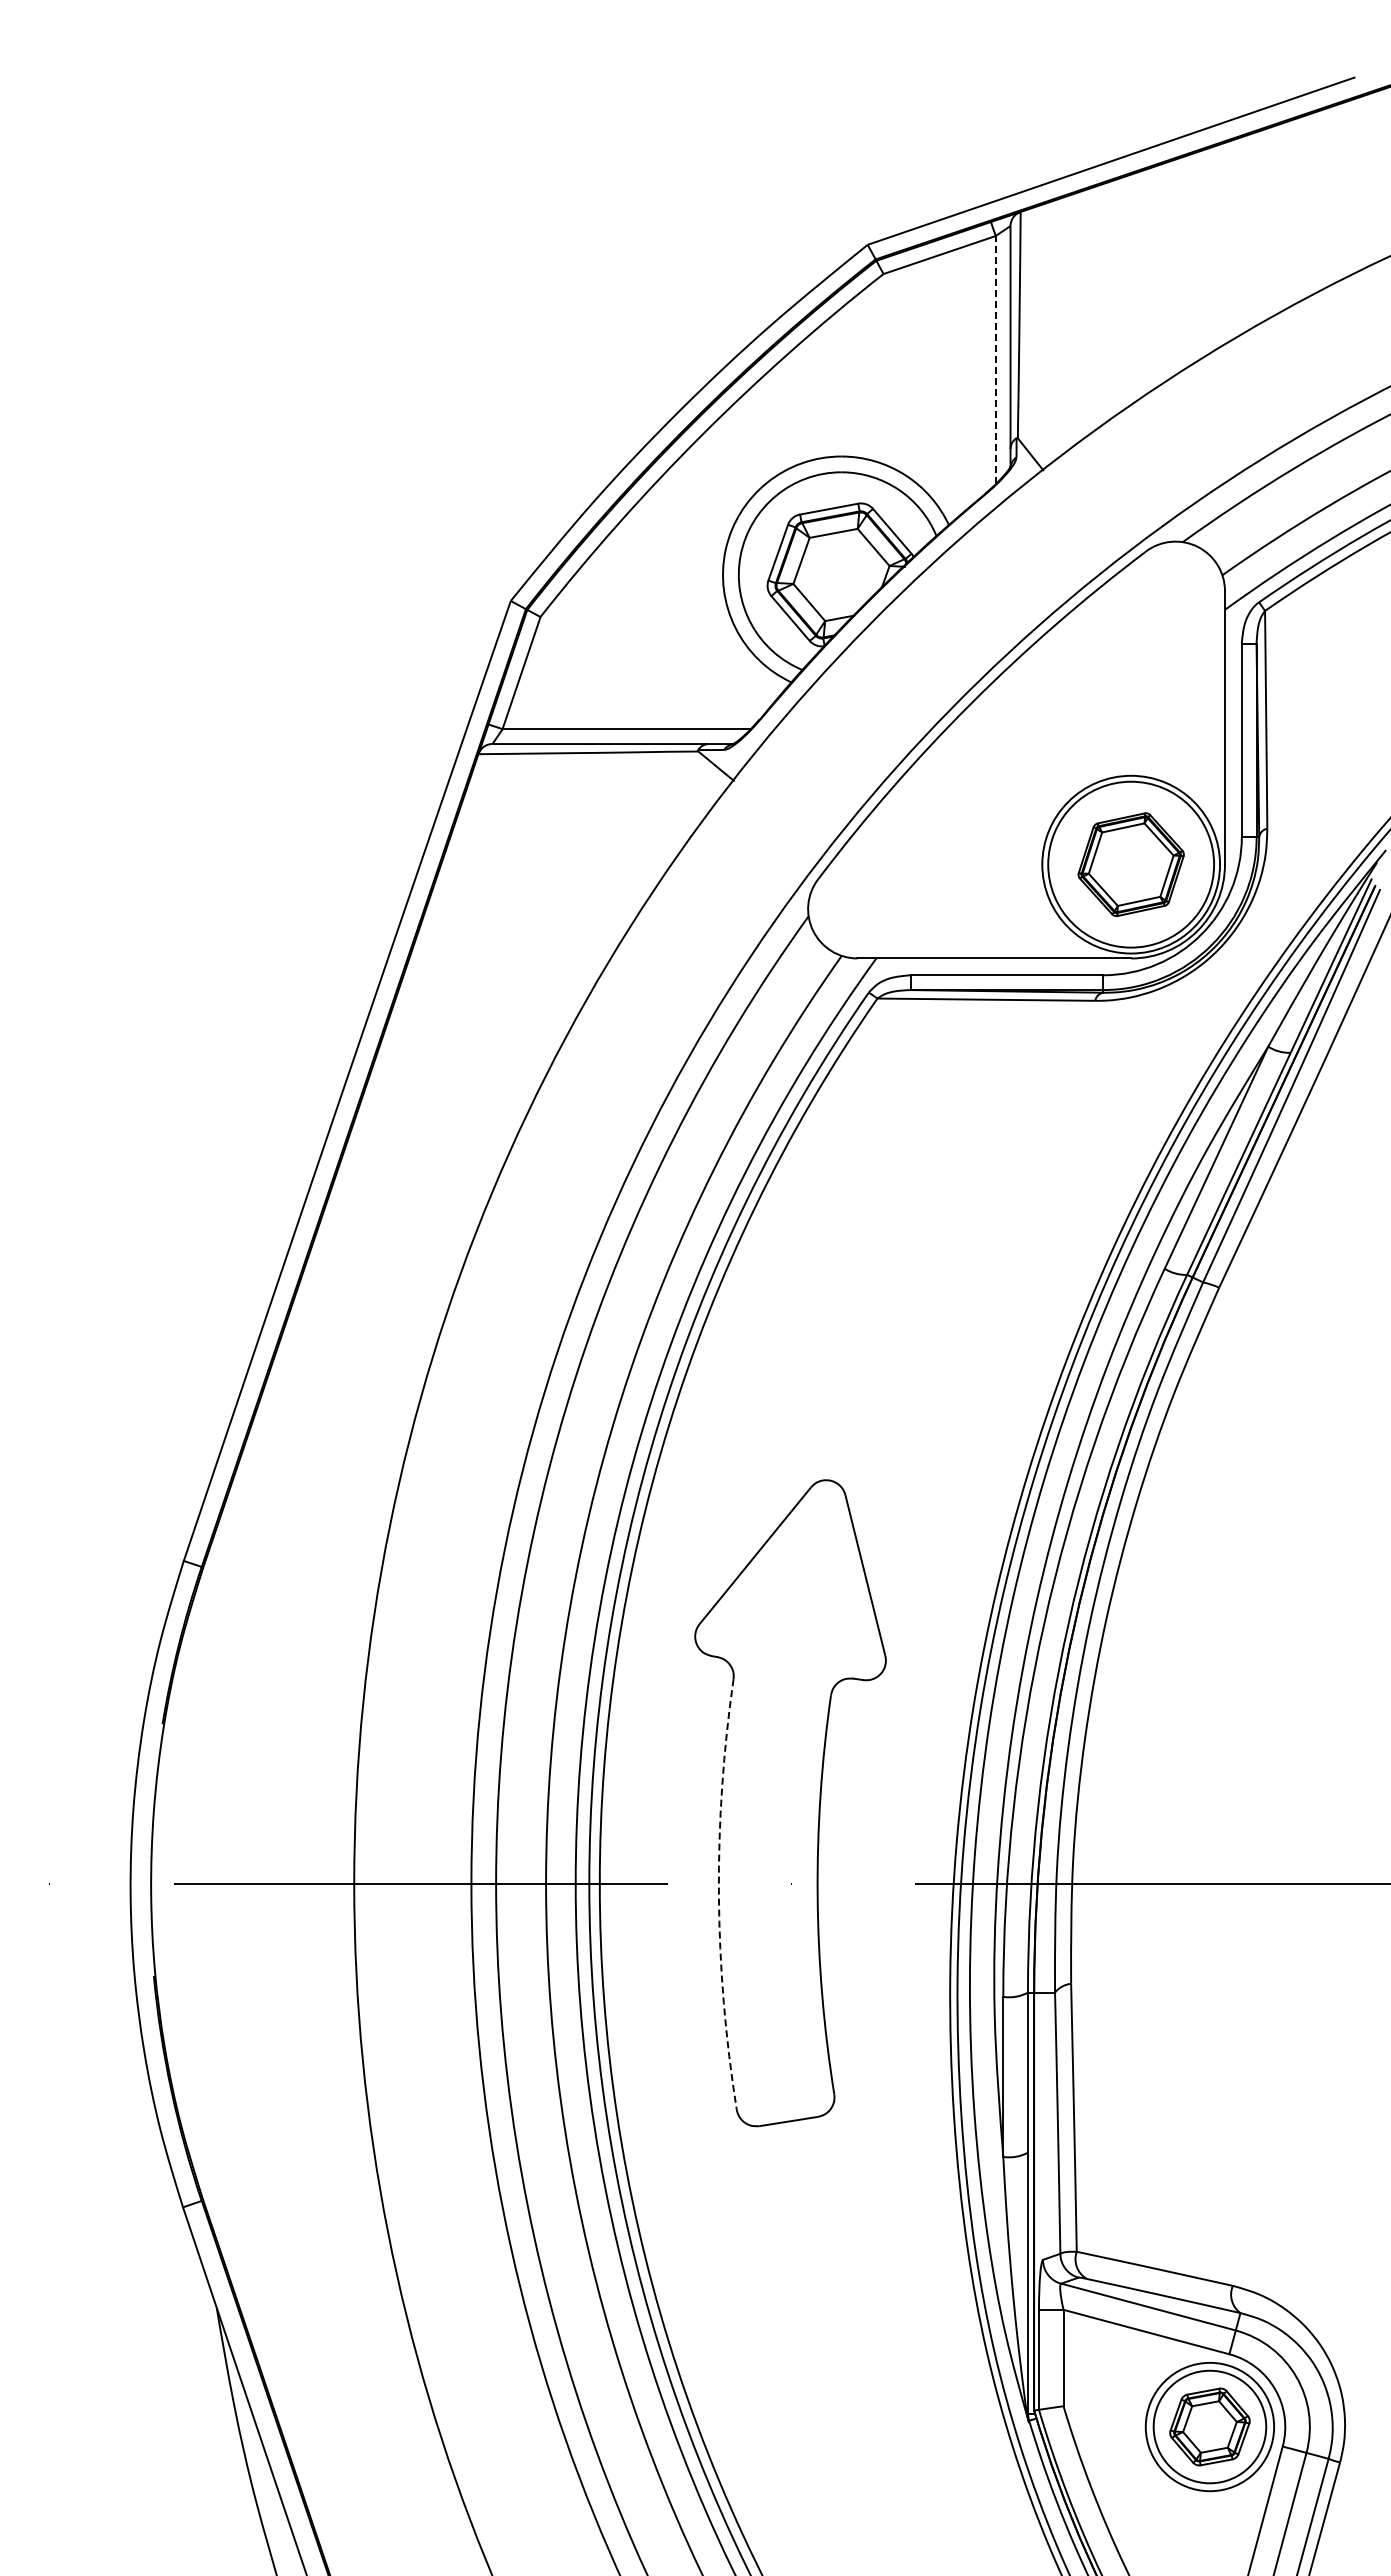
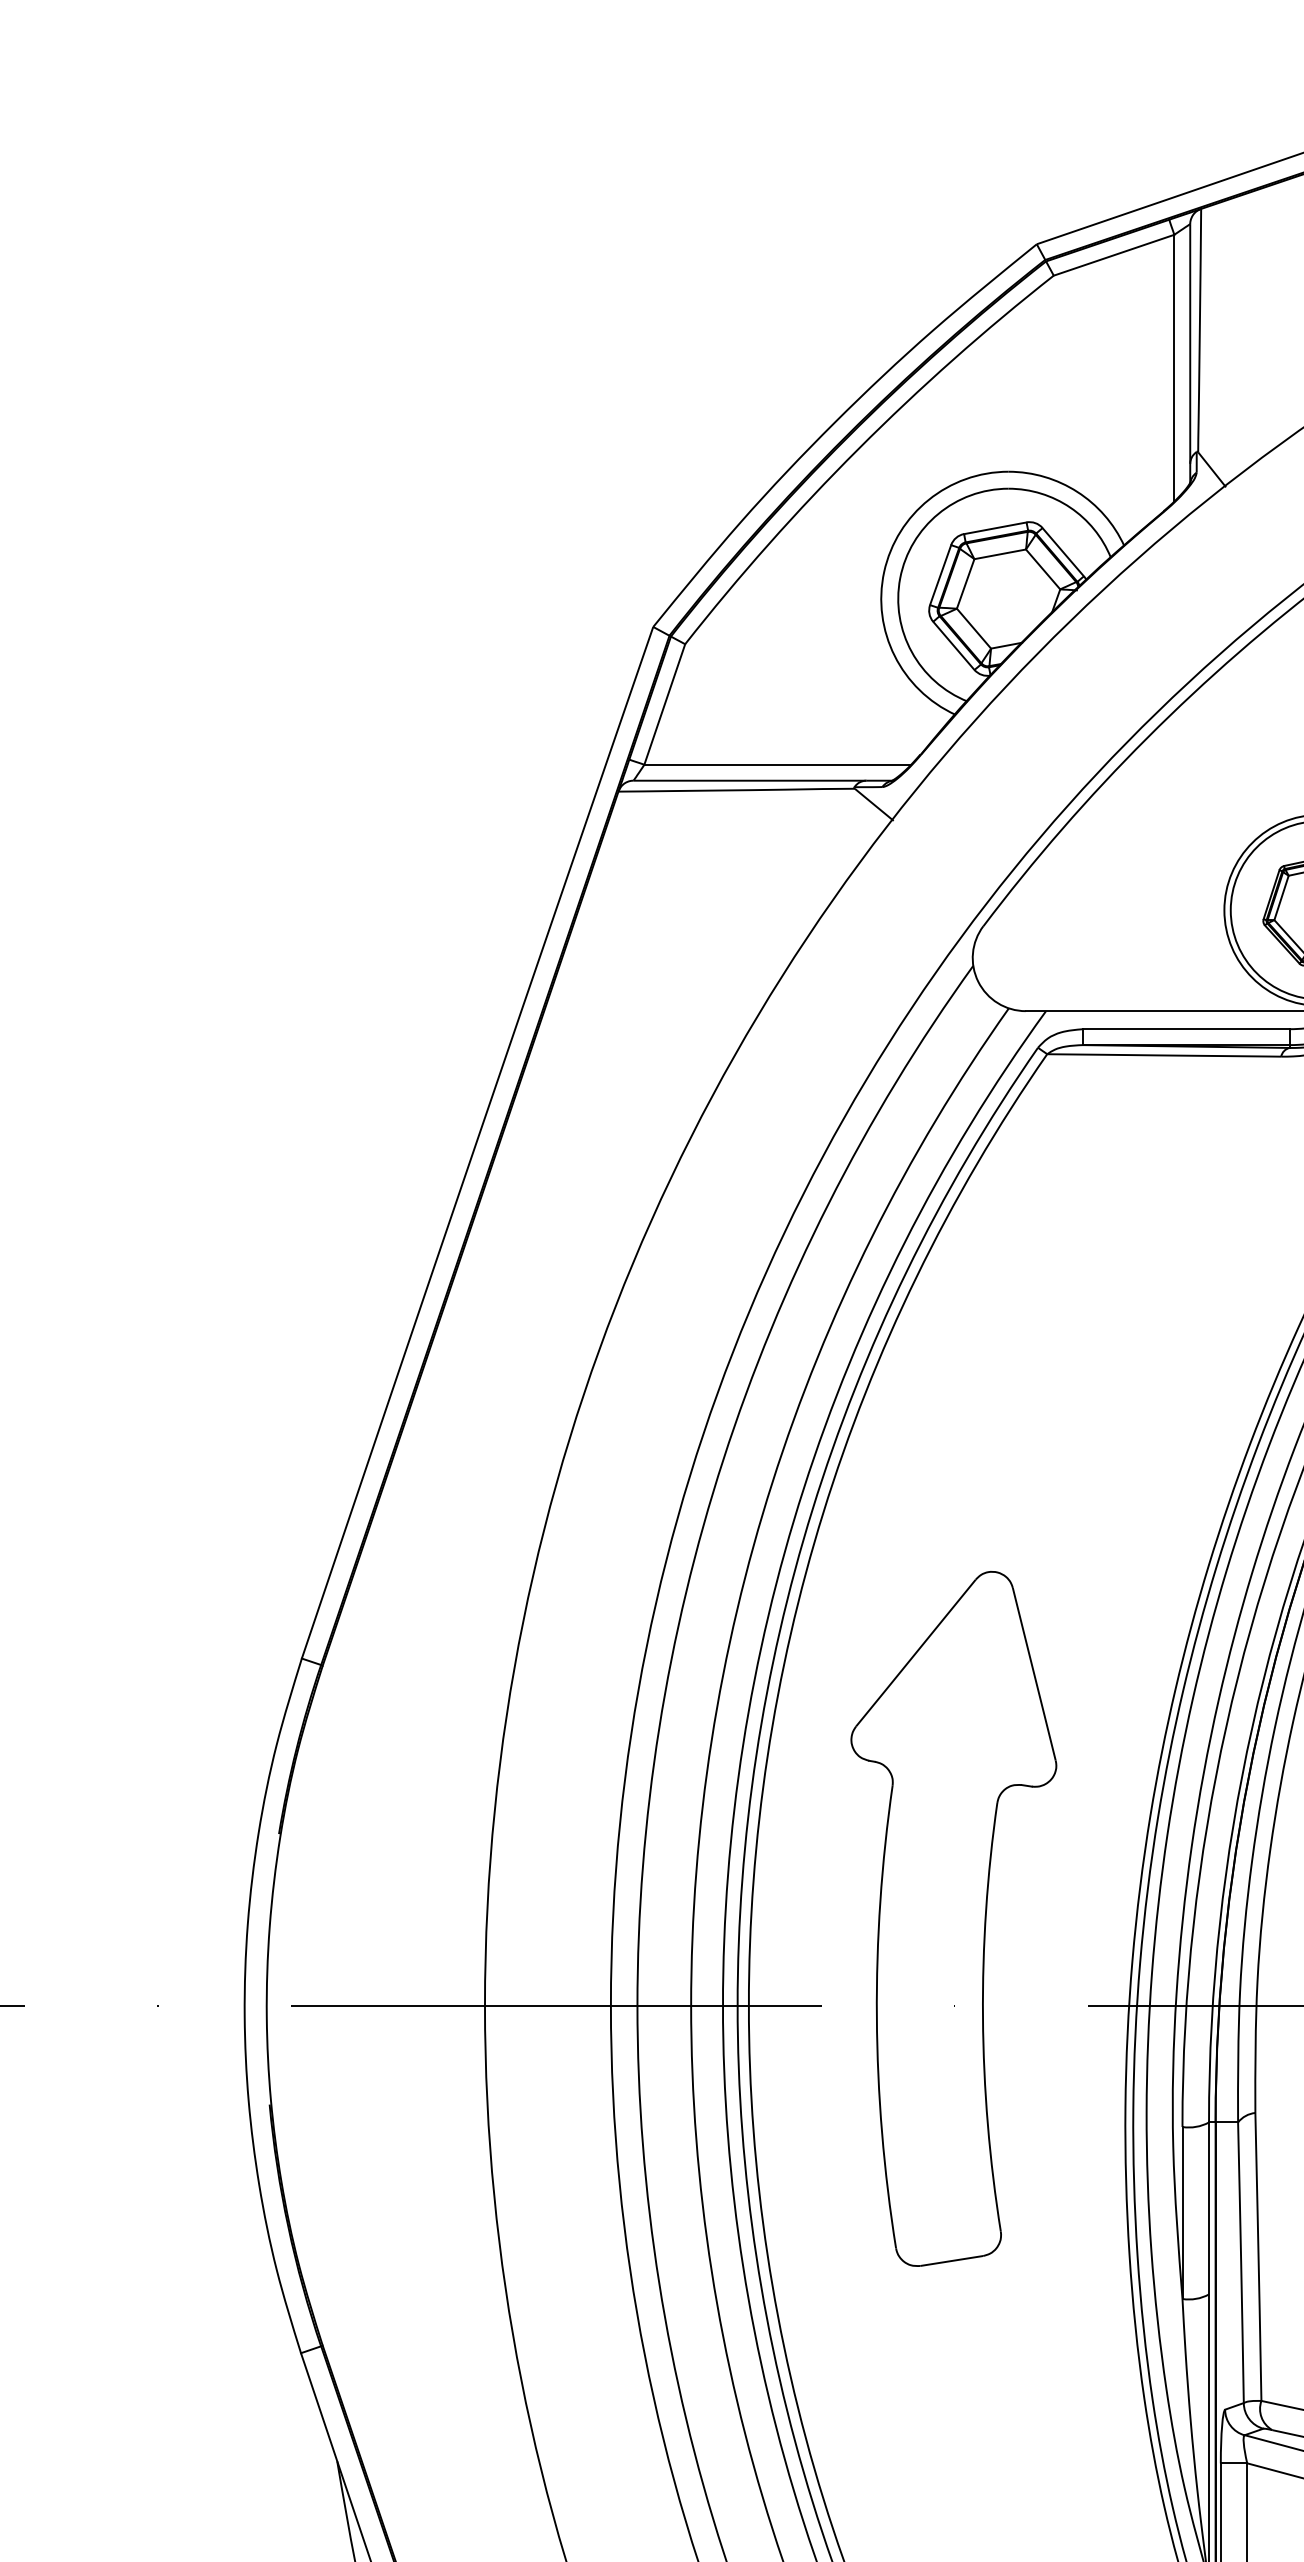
line: (995, 359) -> (1174, 367), dashed -> solid
arc: (718, 1894) -> (876, 2017), dashed -> solid

